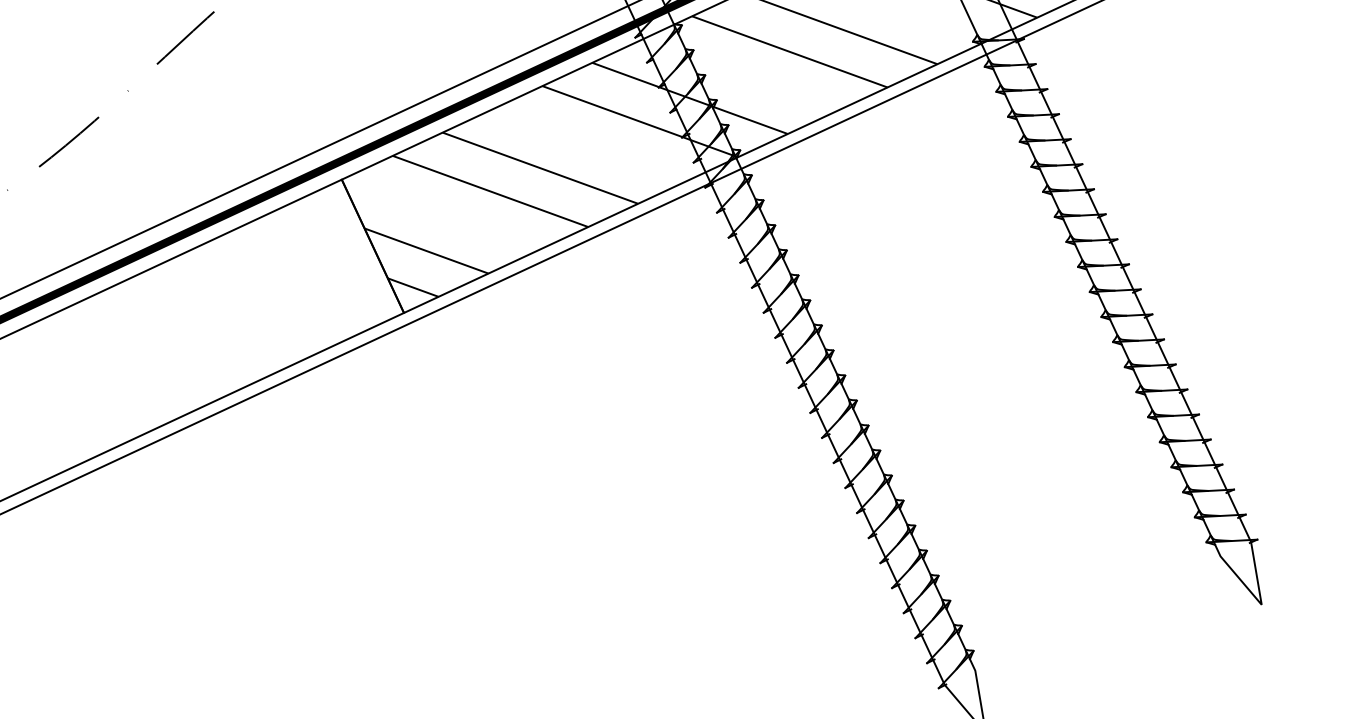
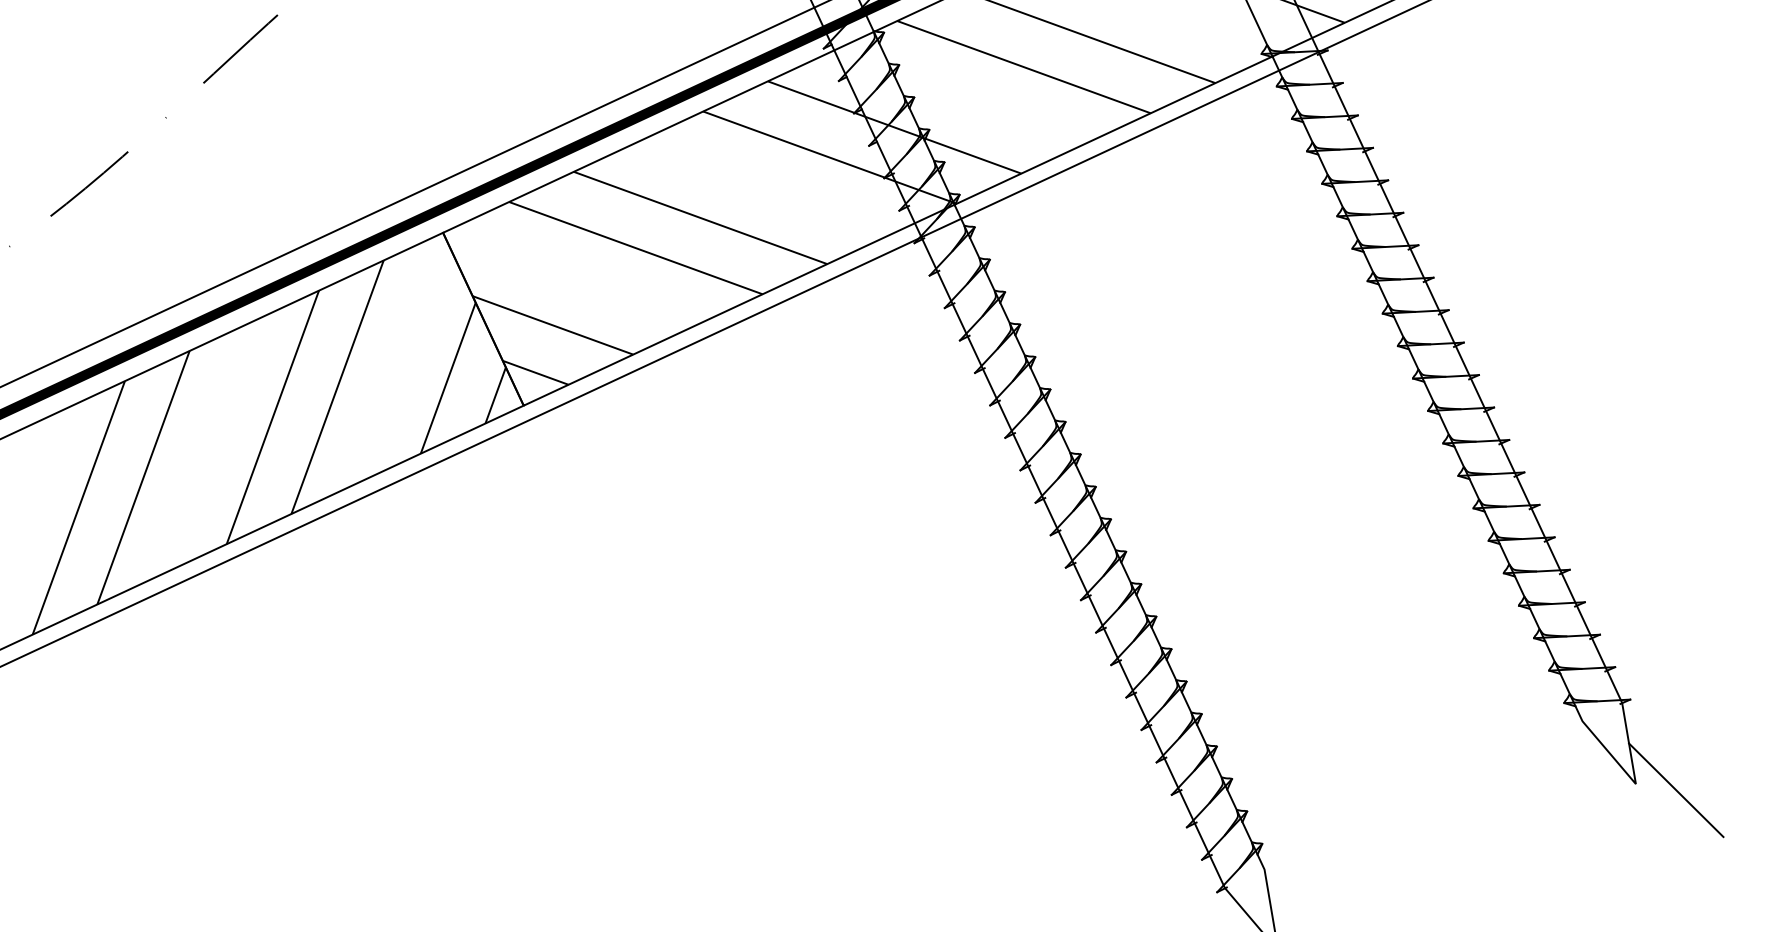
hatch: (207, 345) -> (268, 447), added
line: (1293, 609) -> (1676, 790), added

